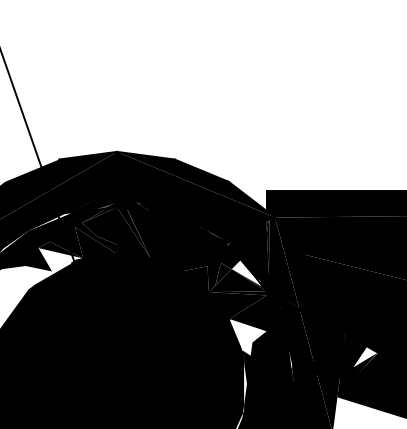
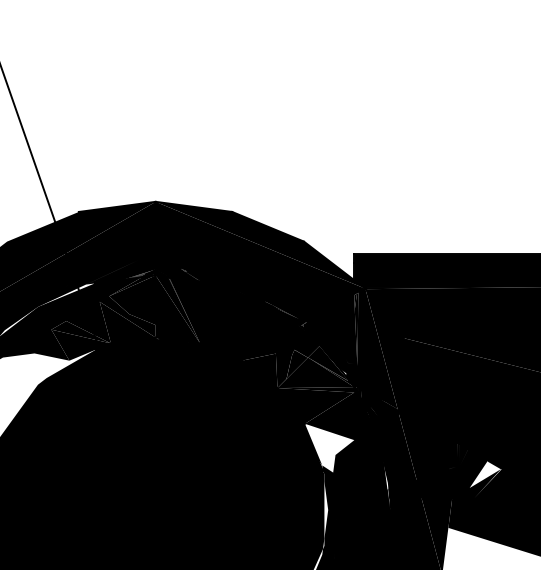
fill: (60, 259) -> (80, 344), added
fill: (246, 273) -> (327, 363), added

